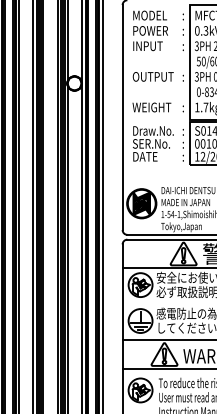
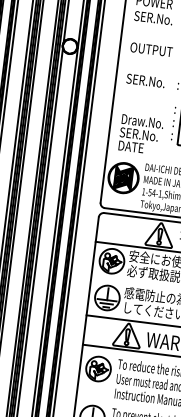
text: (151, 46) -> (153, 18), INPUT -> SER.No.
text: (151, 107) -> (145, 80), WEIGHT -> SER.No.
text: (153, 143) -> (141, 134), moved

